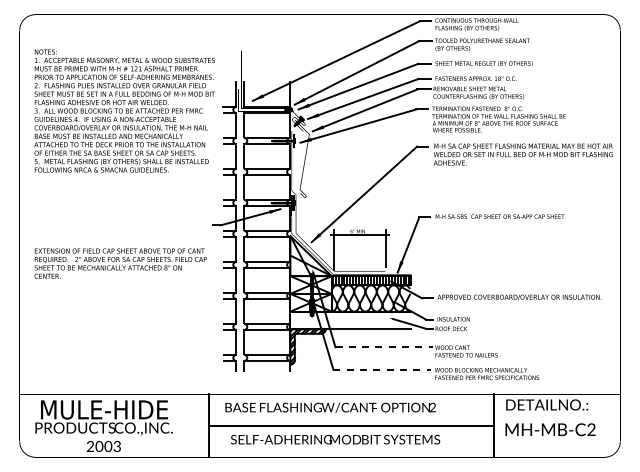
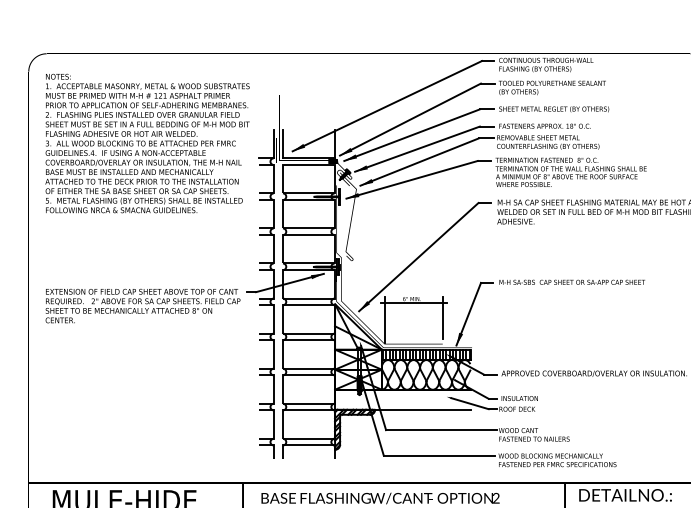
text: (124, 110) -> (147, 142), moved
text: (120, 263) -> (142, 305), moved
line: (384, 347) -> (441, 430), dashed -> solid
line: (382, 369) -> (439, 455), dashed -> solid

